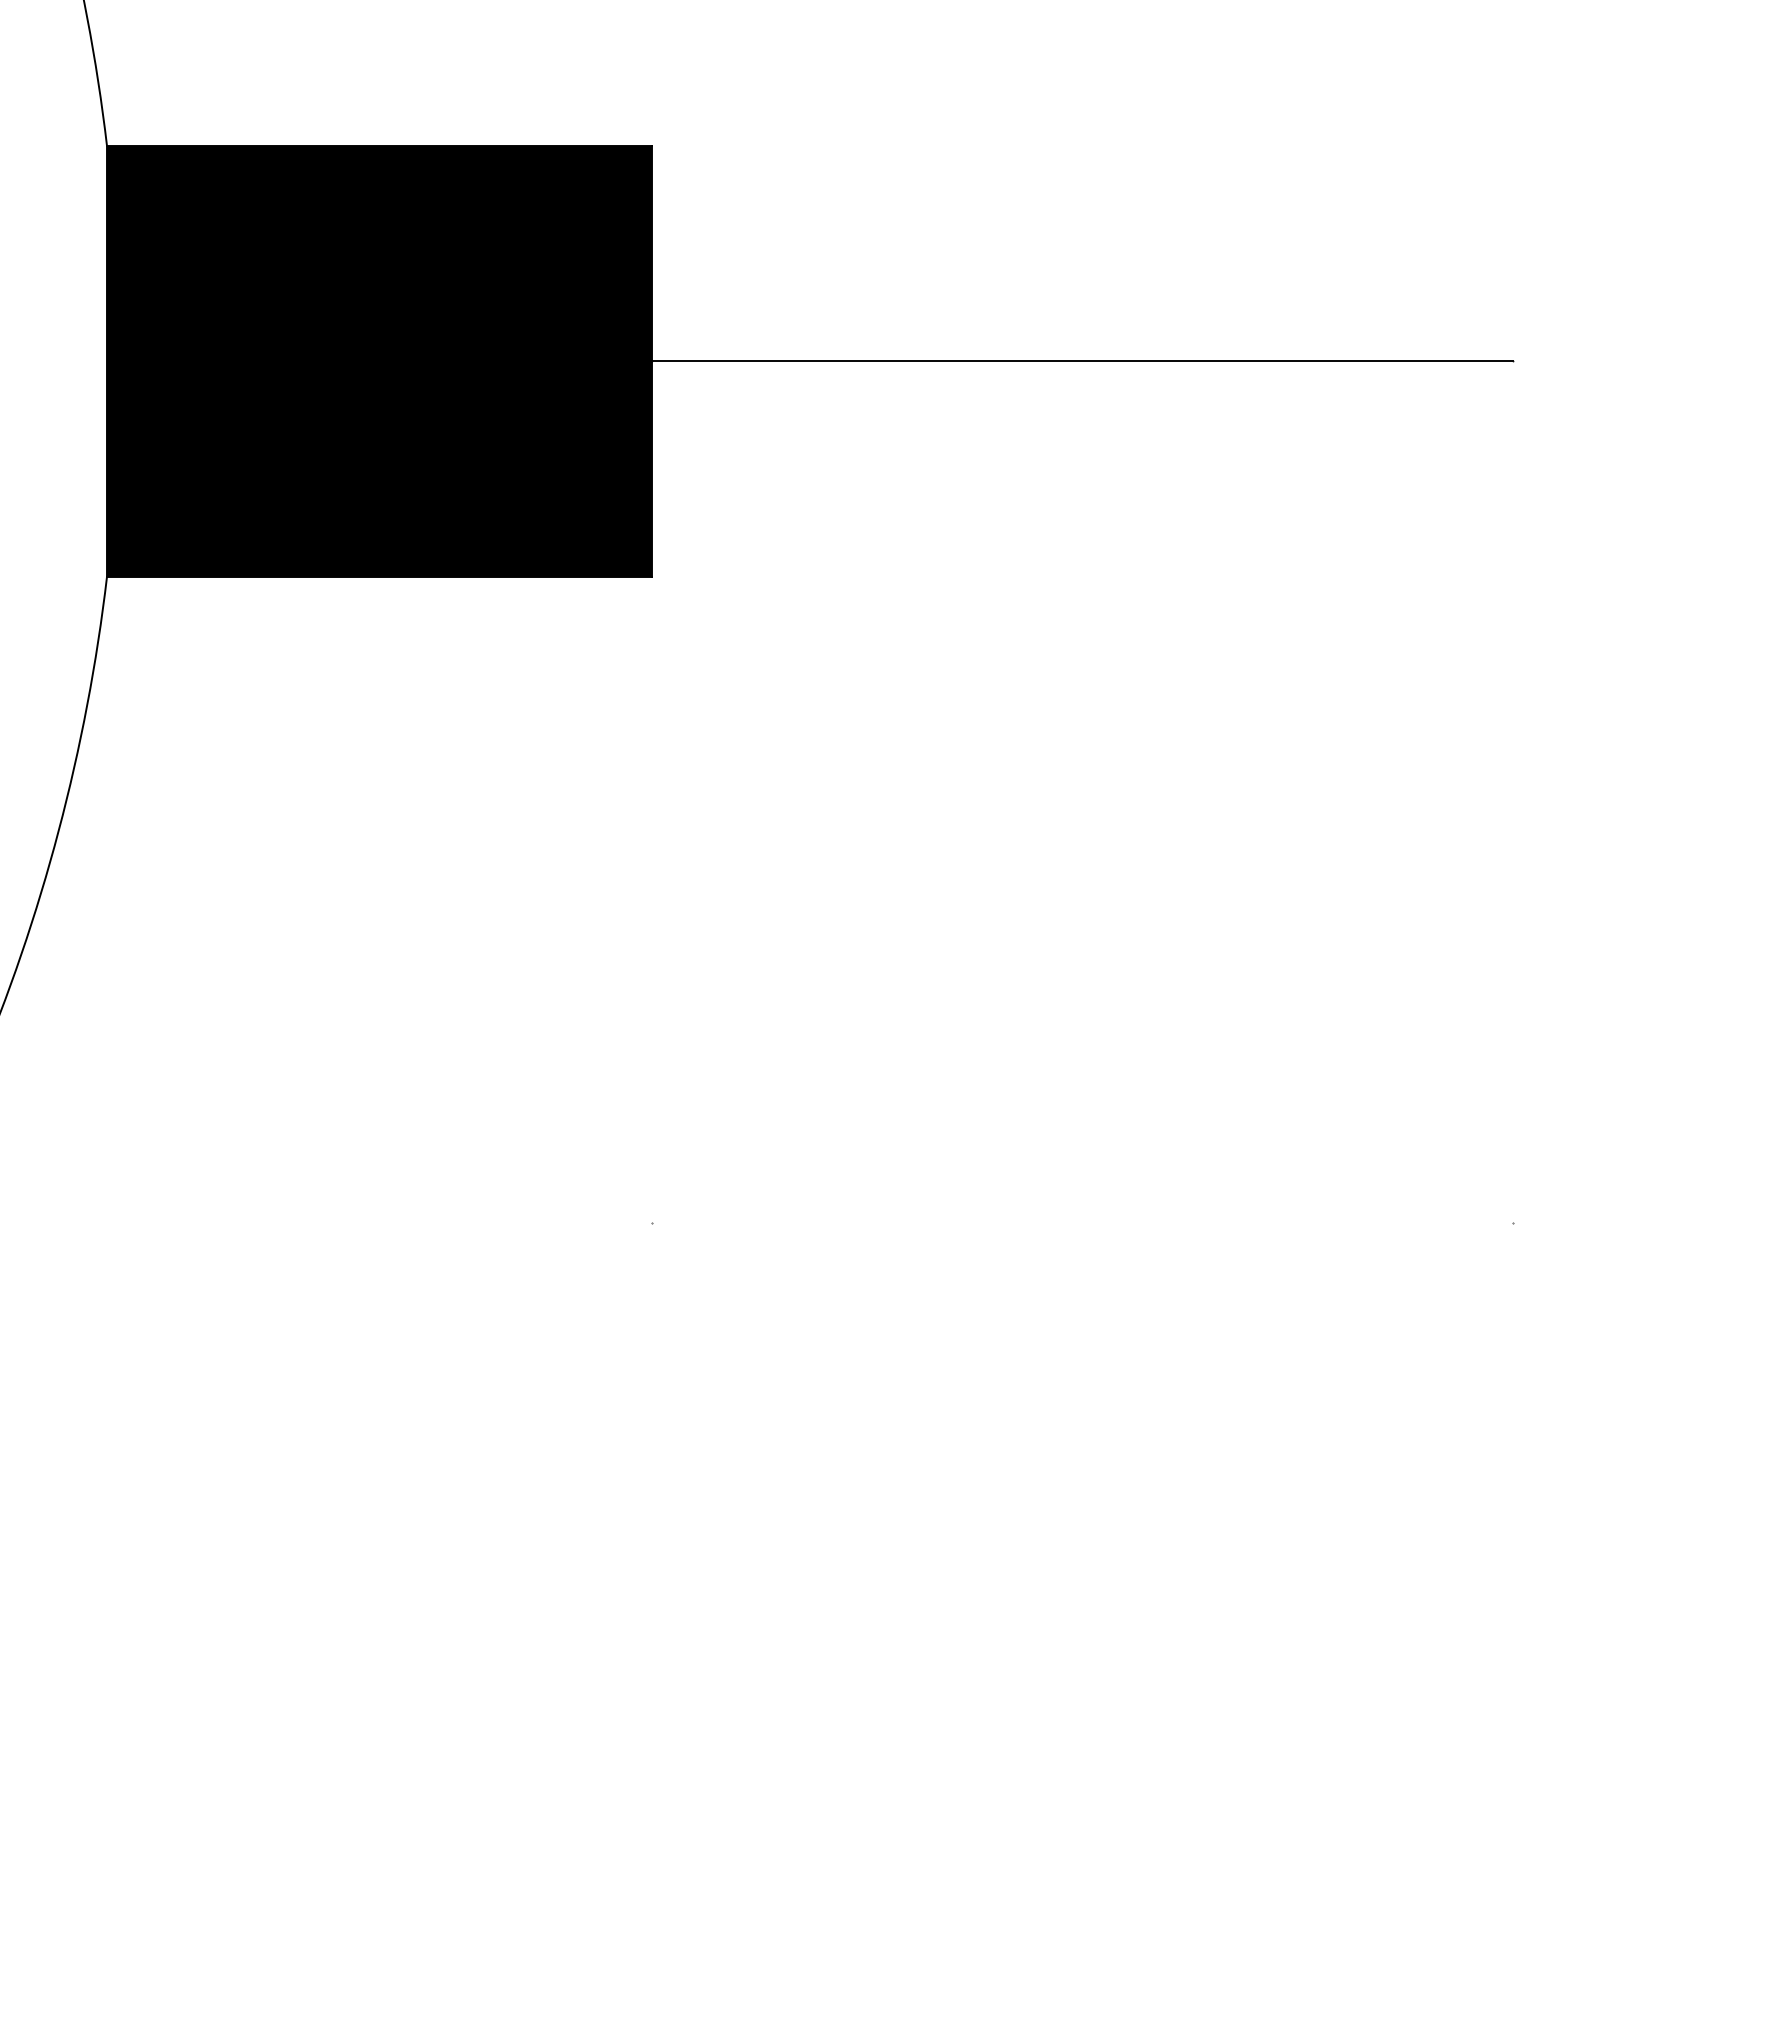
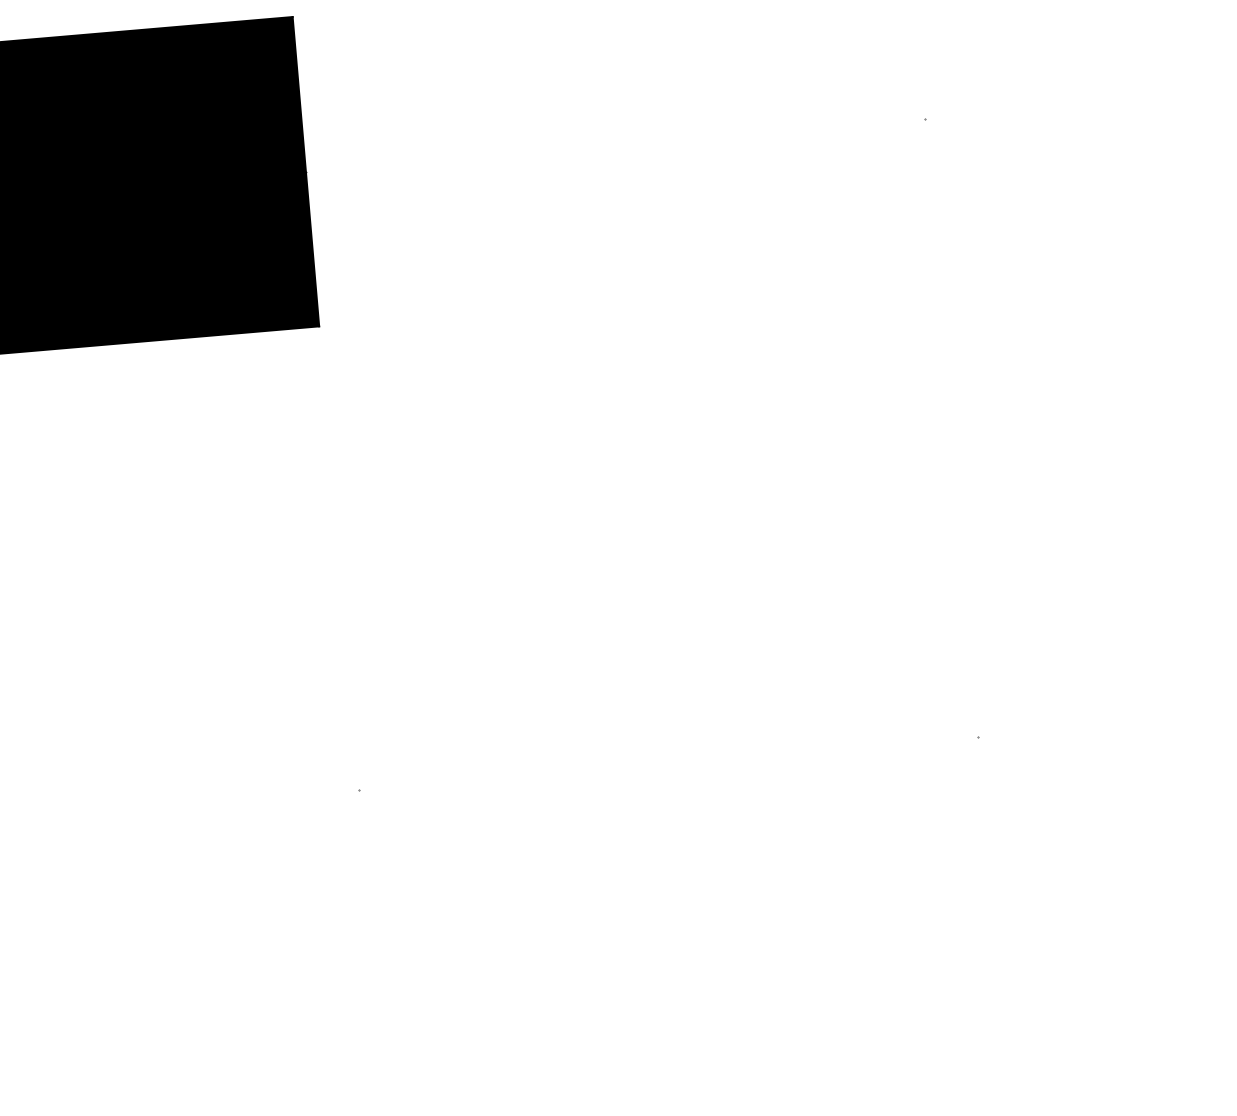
line: (1082, 361) -> (615, 145), removed

